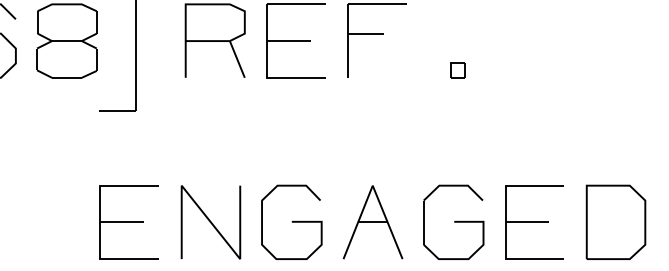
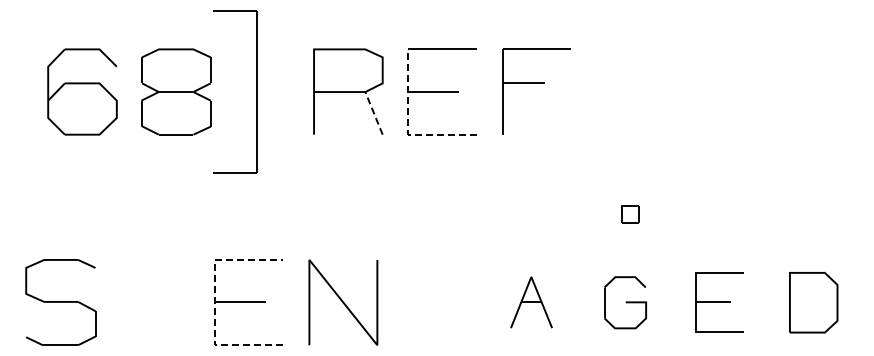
line: (236, 58) -> (373, 112), solid -> dashed
line: (267, 70) -> (408, 126), solid -> dashed
part: (458, 70) -> (630, 214), moved
line: (99, 222) -> (214, 302), solid -> dashed
curve: (292, 222) -> (437, 302), removed
part: (372, 222) -> (531, 302), size x0.6
part: (453, 222) -> (625, 302), size x0.6
part: (534, 222) -> (719, 302), size x0.7
part: (615, 222) -> (813, 302), size x0.7

